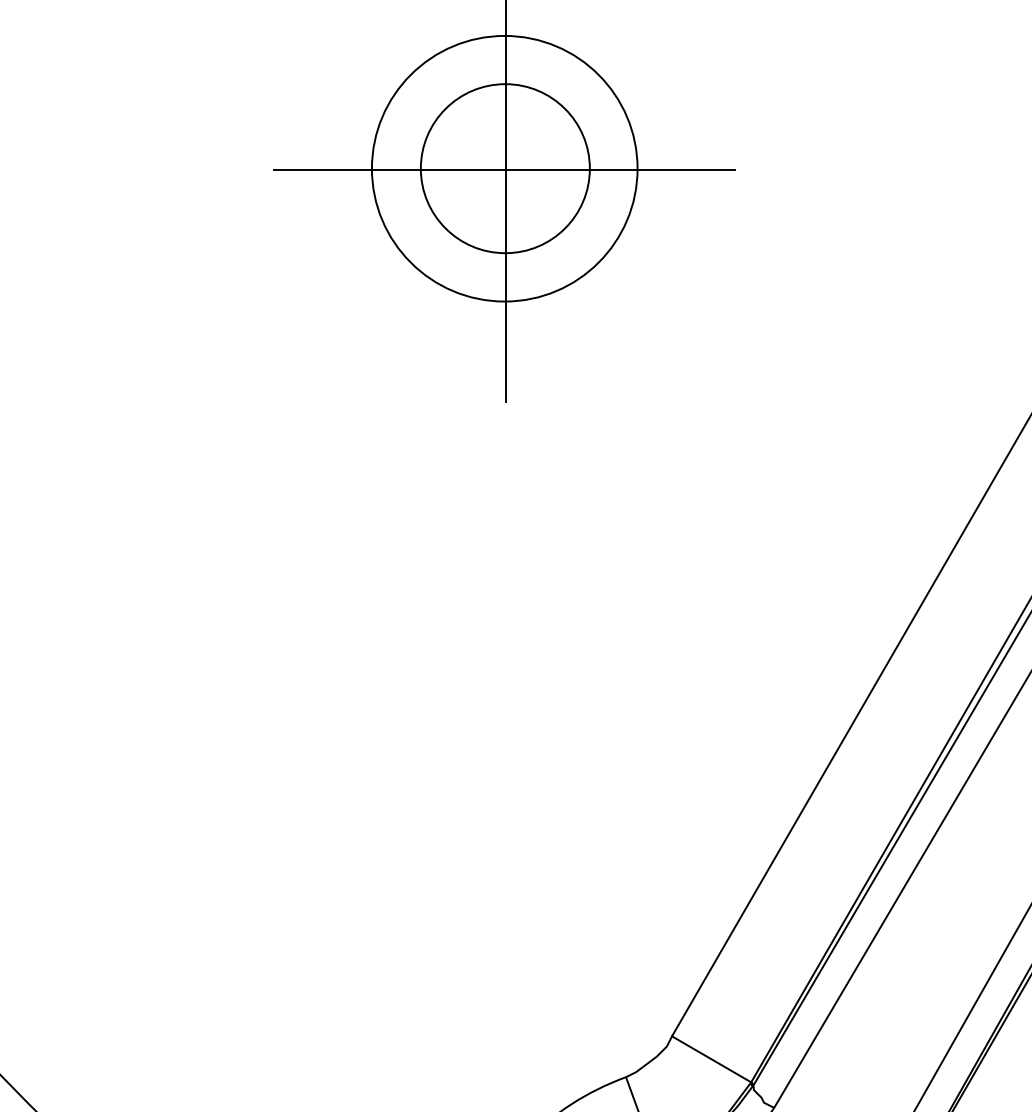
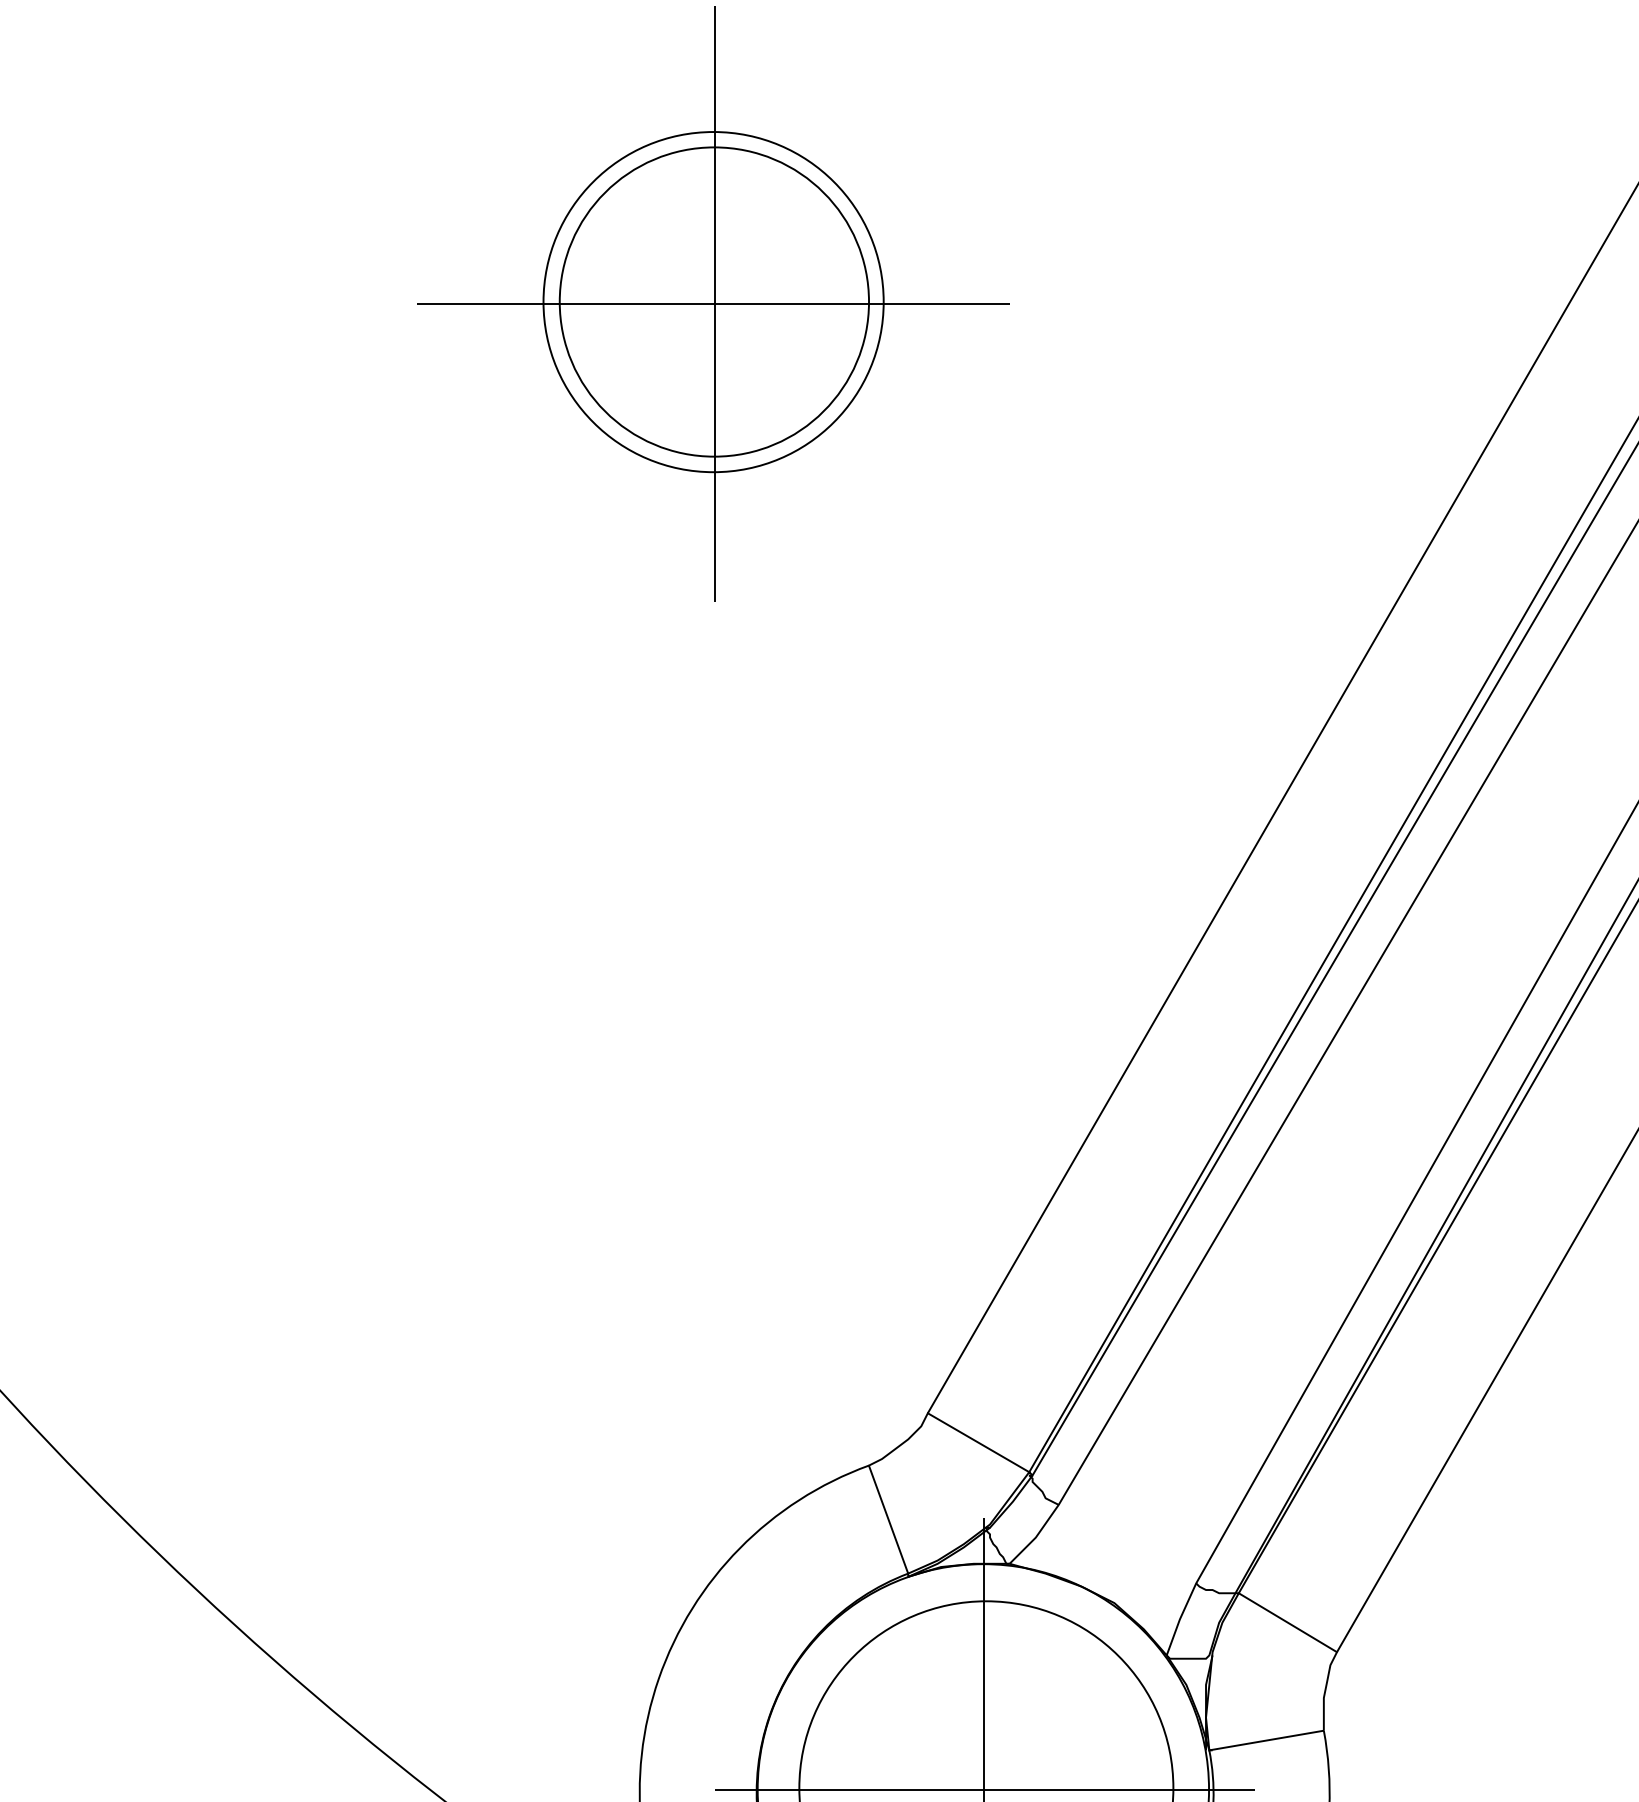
circle: (505, 168) -> (714, 301), size x1.43

